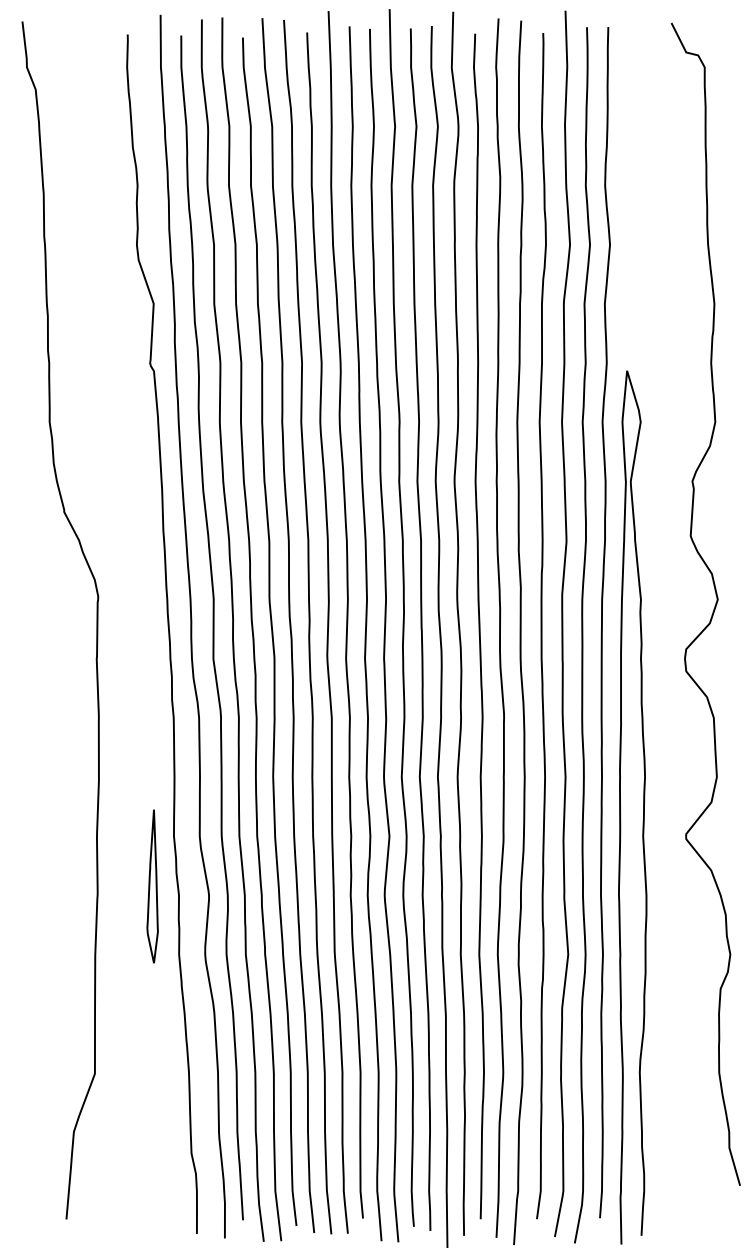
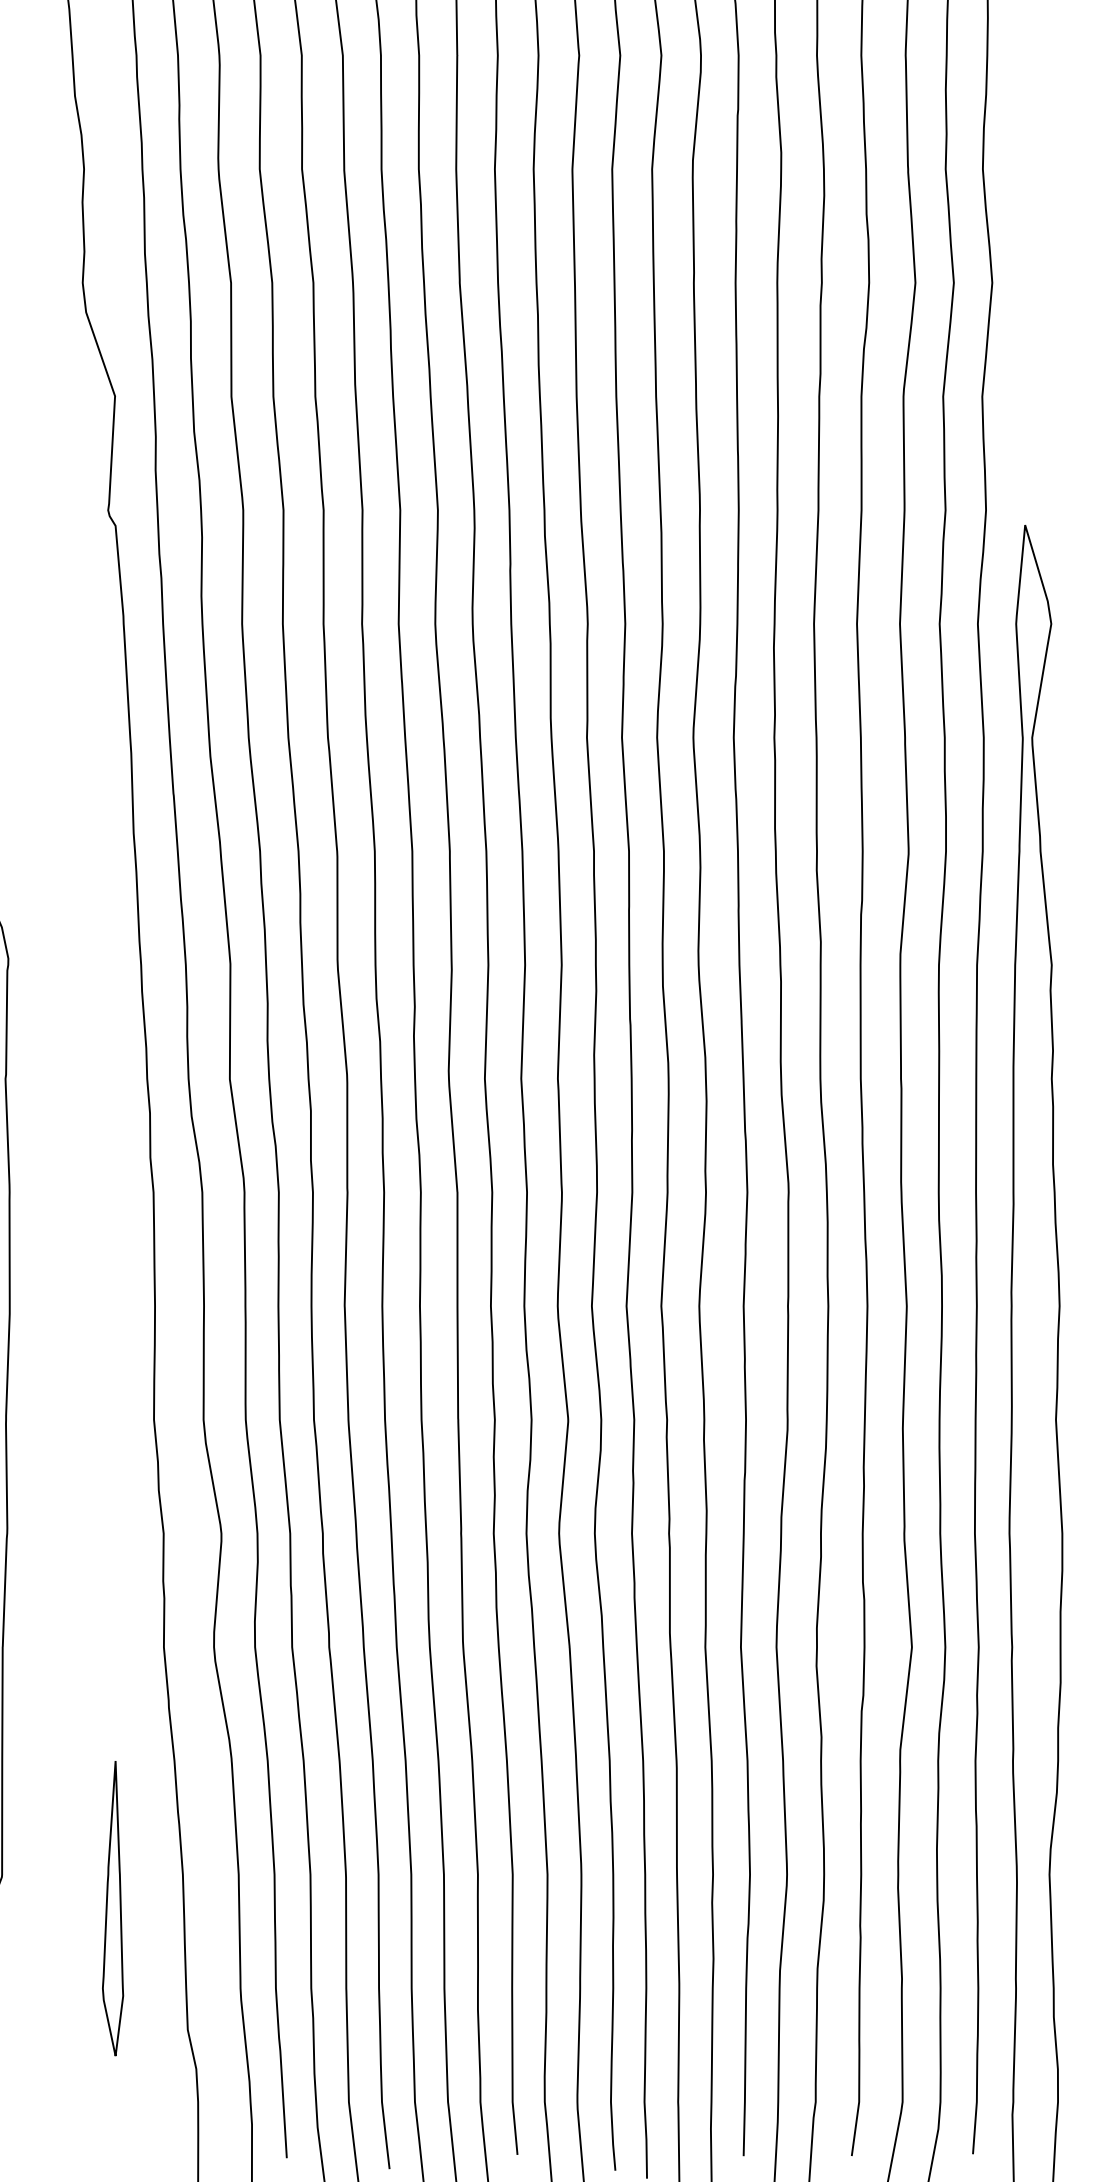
part: (152, 886) -> (112, 1908), moved

